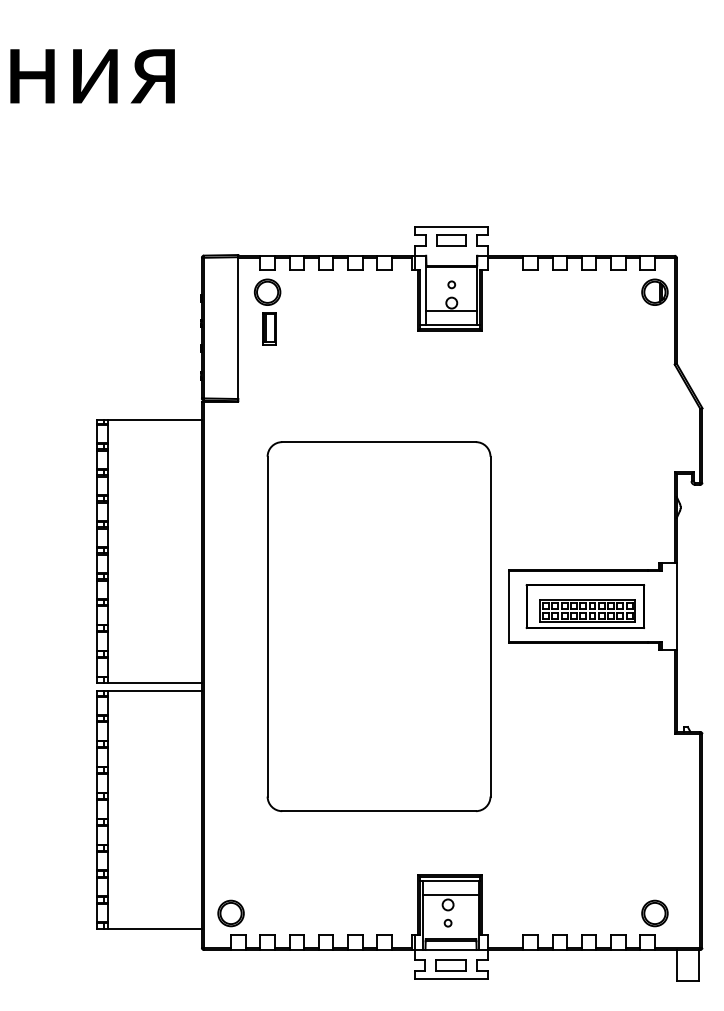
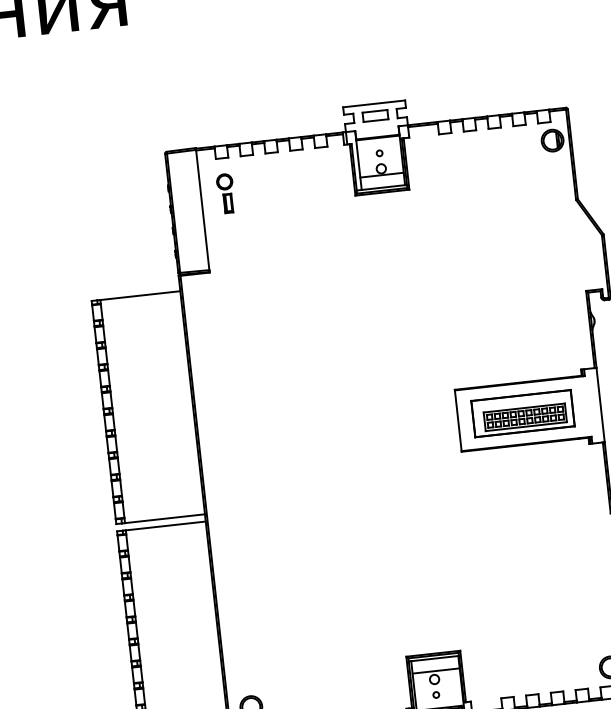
part: (267, 311) -> (225, 193), size x0.7
part: (378, 626) -> (349, 449), removed

